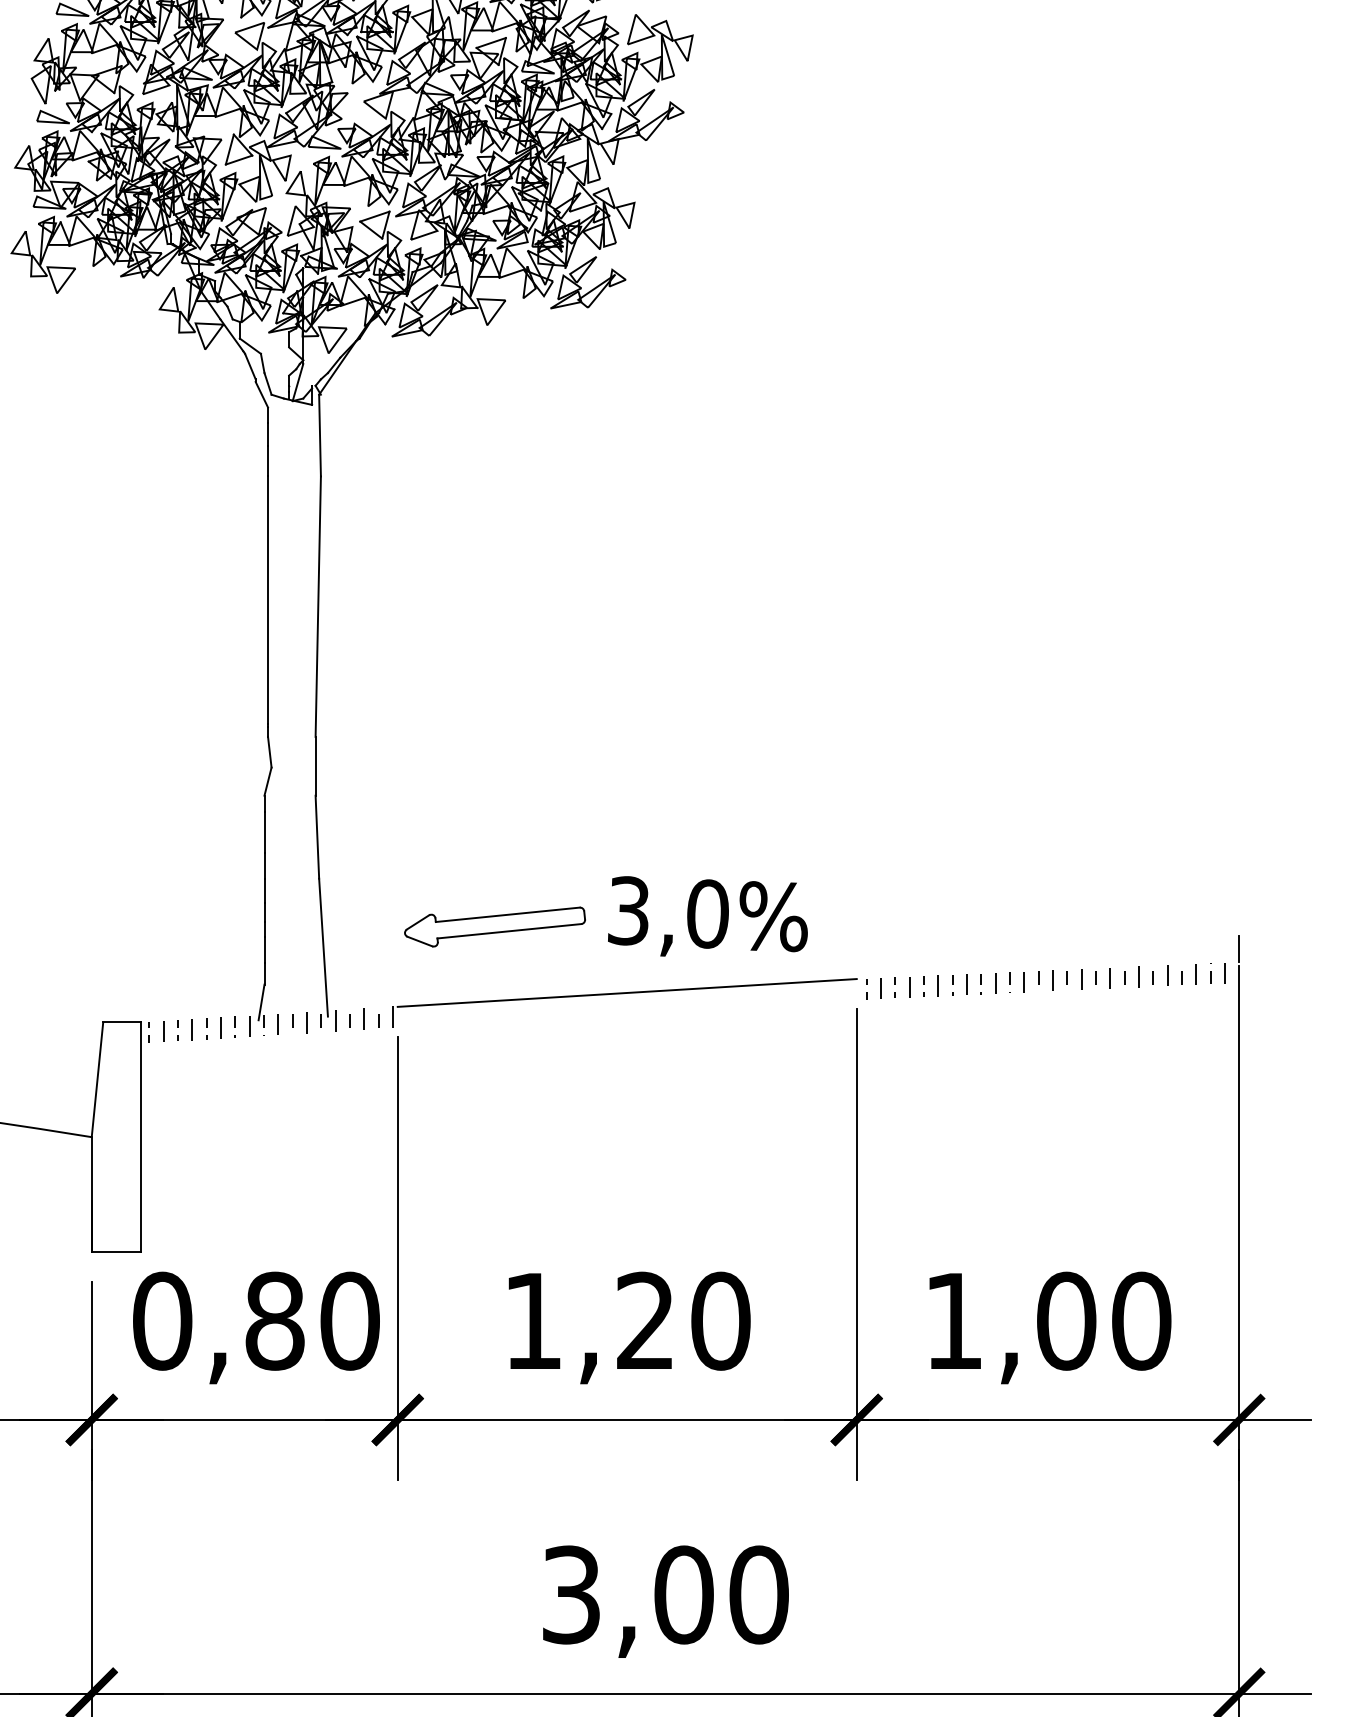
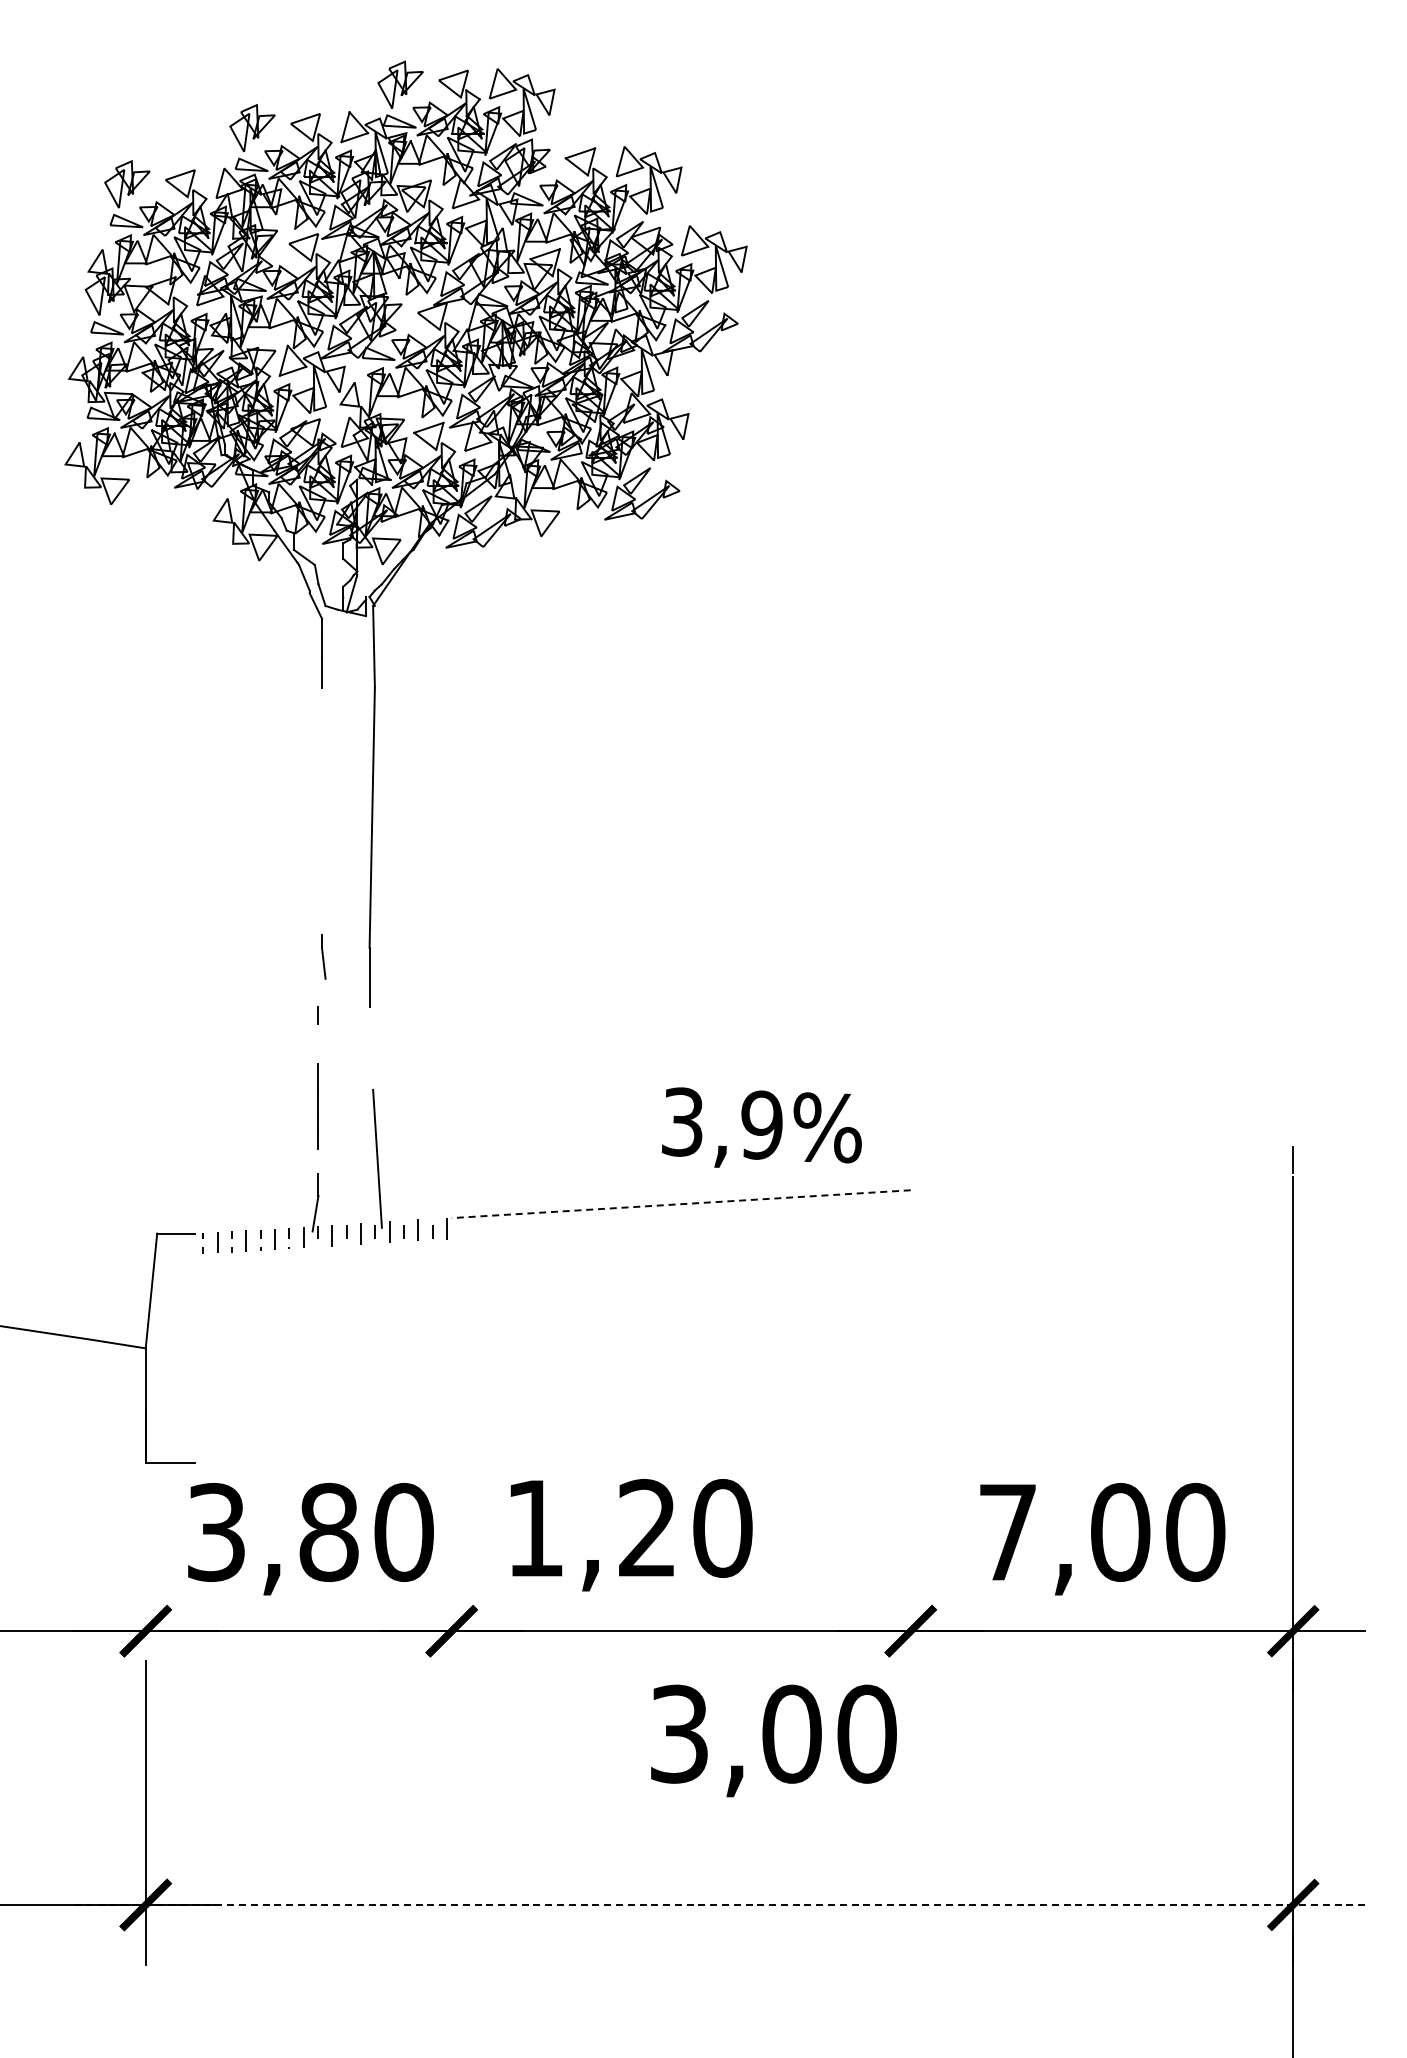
line: (268, 600) -> (322, 811), removed
line: (267, 781) -> (321, 992), removed
line: (264, 832) -> (318, 1043), removed
line: (317, 836) -> (371, 1047), removed
text: (707, 914) -> (761, 1125), 3,0% -> 3,9%
part: (494, 926) -> (548, 1137), removed
line: (264, 950) -> (318, 1161), removed
hatch: (1045, 980) -> (1099, 1191), removed
line: (627, 993) -> (681, 1204), solid -> dashed
line: (141, 1137) -> (195, 1348), removed
line: (856, 1244) -> (910, 1455), removed
line: (397, 1257) -> (451, 1468), removed
text: (162, 1320) -> (216, 1531), 0,80 -> 3,80
text: (953, 1321) -> (1007, 1532), 1,00 -> 7,00
text: (629, 1328) -> (631, 1535), moved
line: (91, 1380) -> (145, 1591), removed
text: (665, 1601) -> (773, 1740), moved
line: (665, 1693) -> (719, 1904), solid -> dashed

